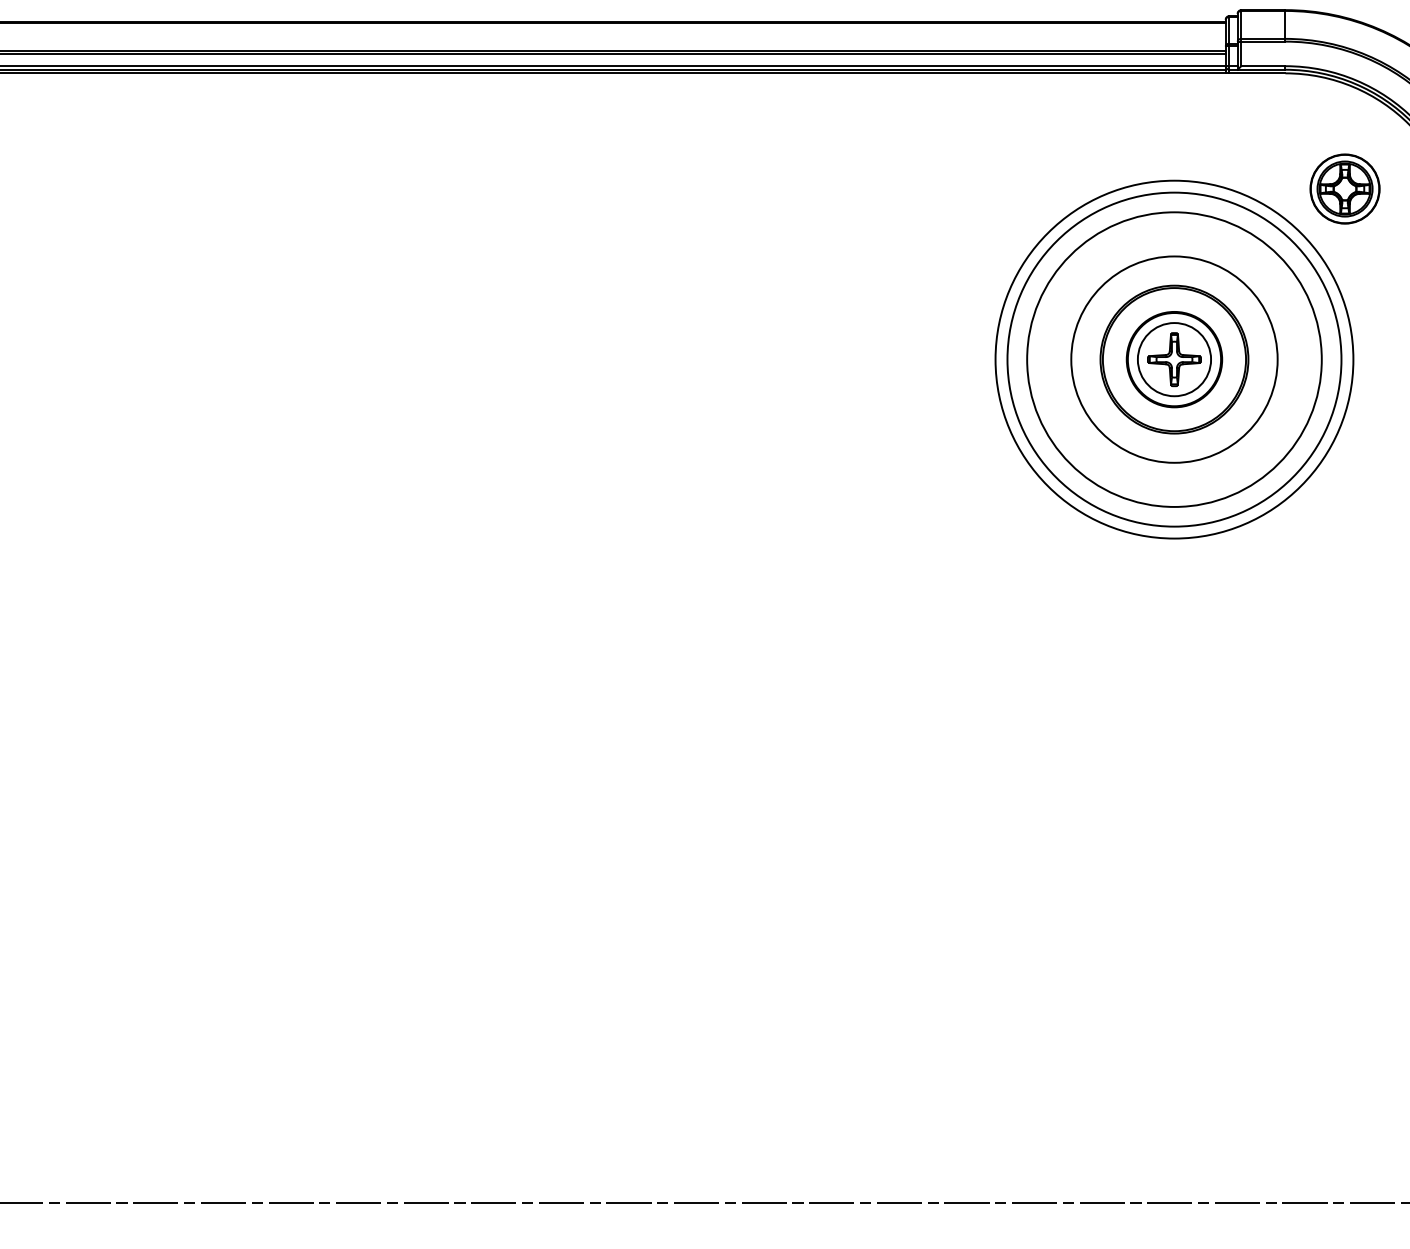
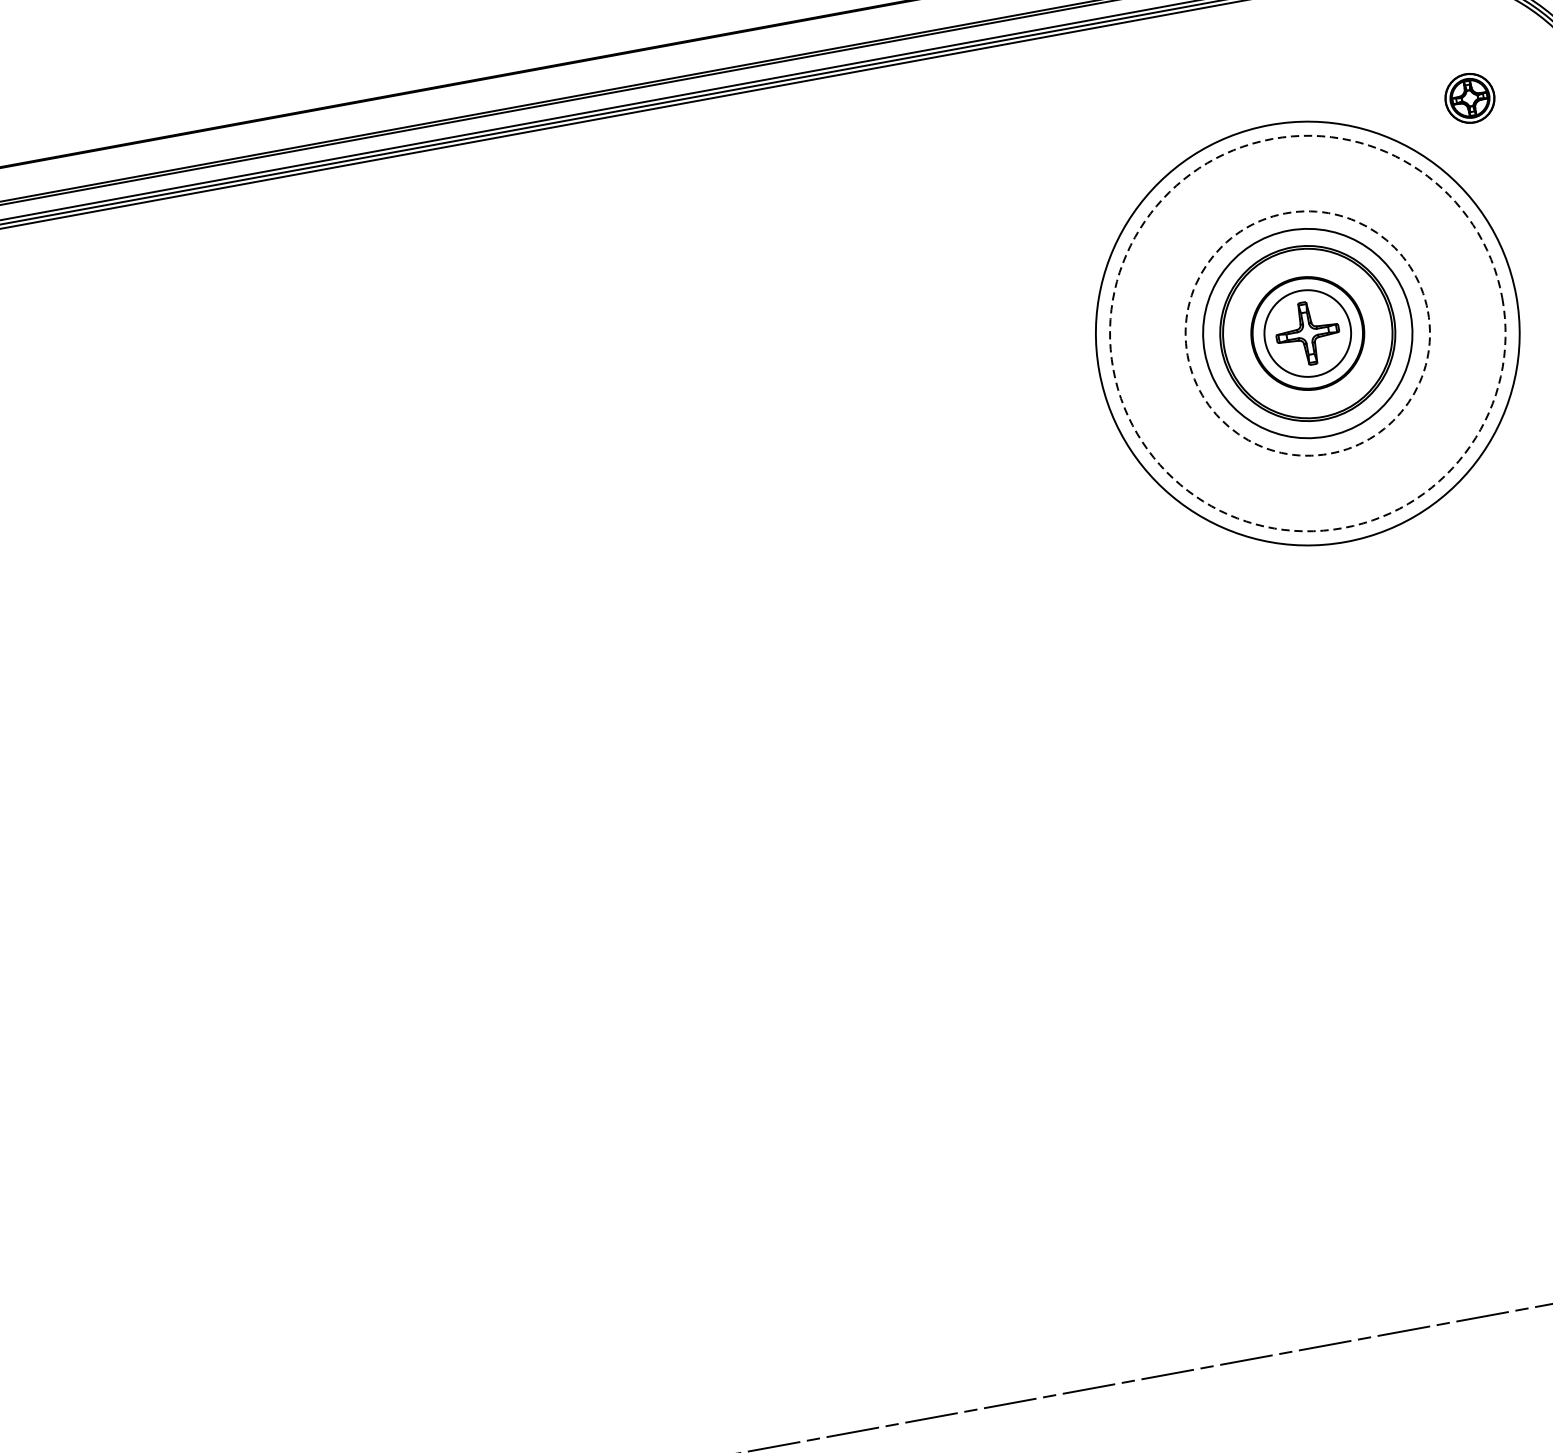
part: (1344, 188) -> (1469, 97), size x0.6
circle: (1174, 359) -> (1307, 333), size x0.6
circle: (1174, 359) -> (1307, 333), solid -> dashed
circle: (1174, 359) -> (1307, 333), solid -> dashed

